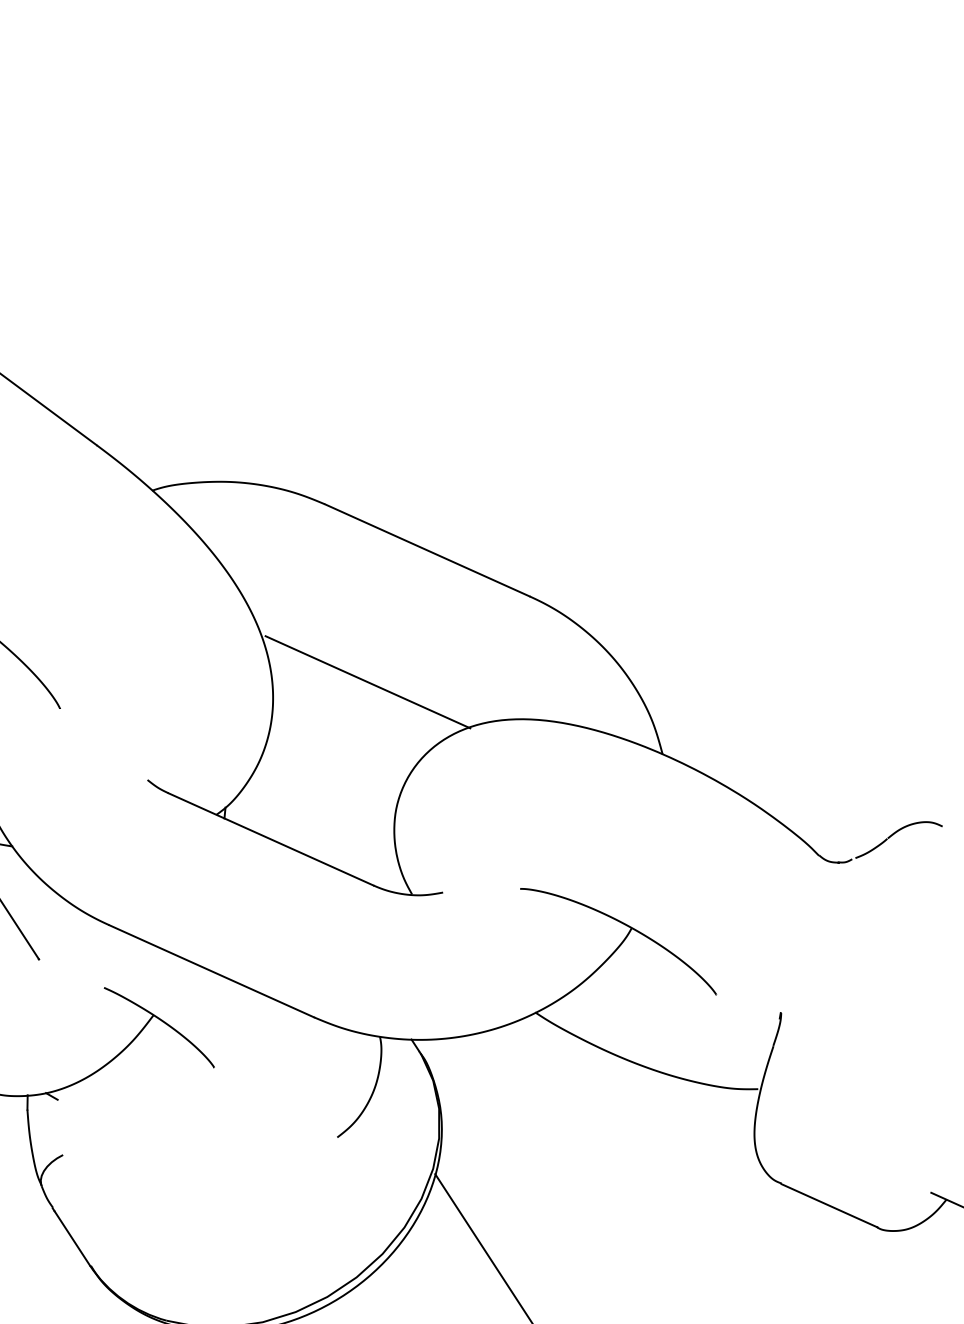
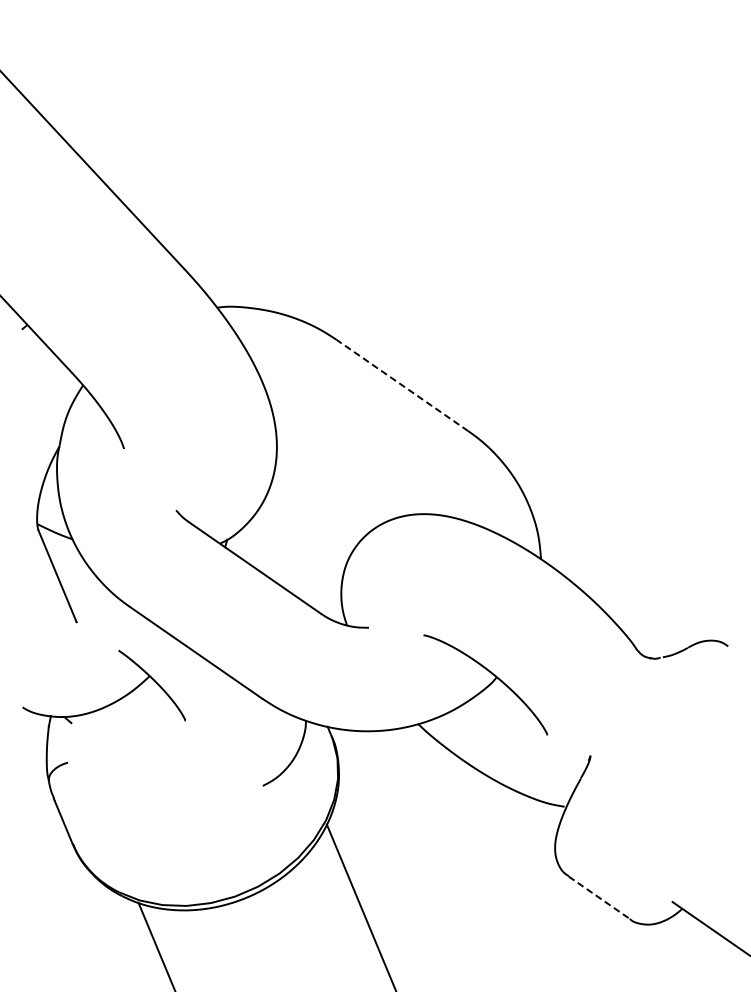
line: (427, 550) -> (402, 385), solid -> dashed
line: (367, 682) -> (343, 470), removed
line: (829, 1206) -> (599, 898), solid -> dashed

